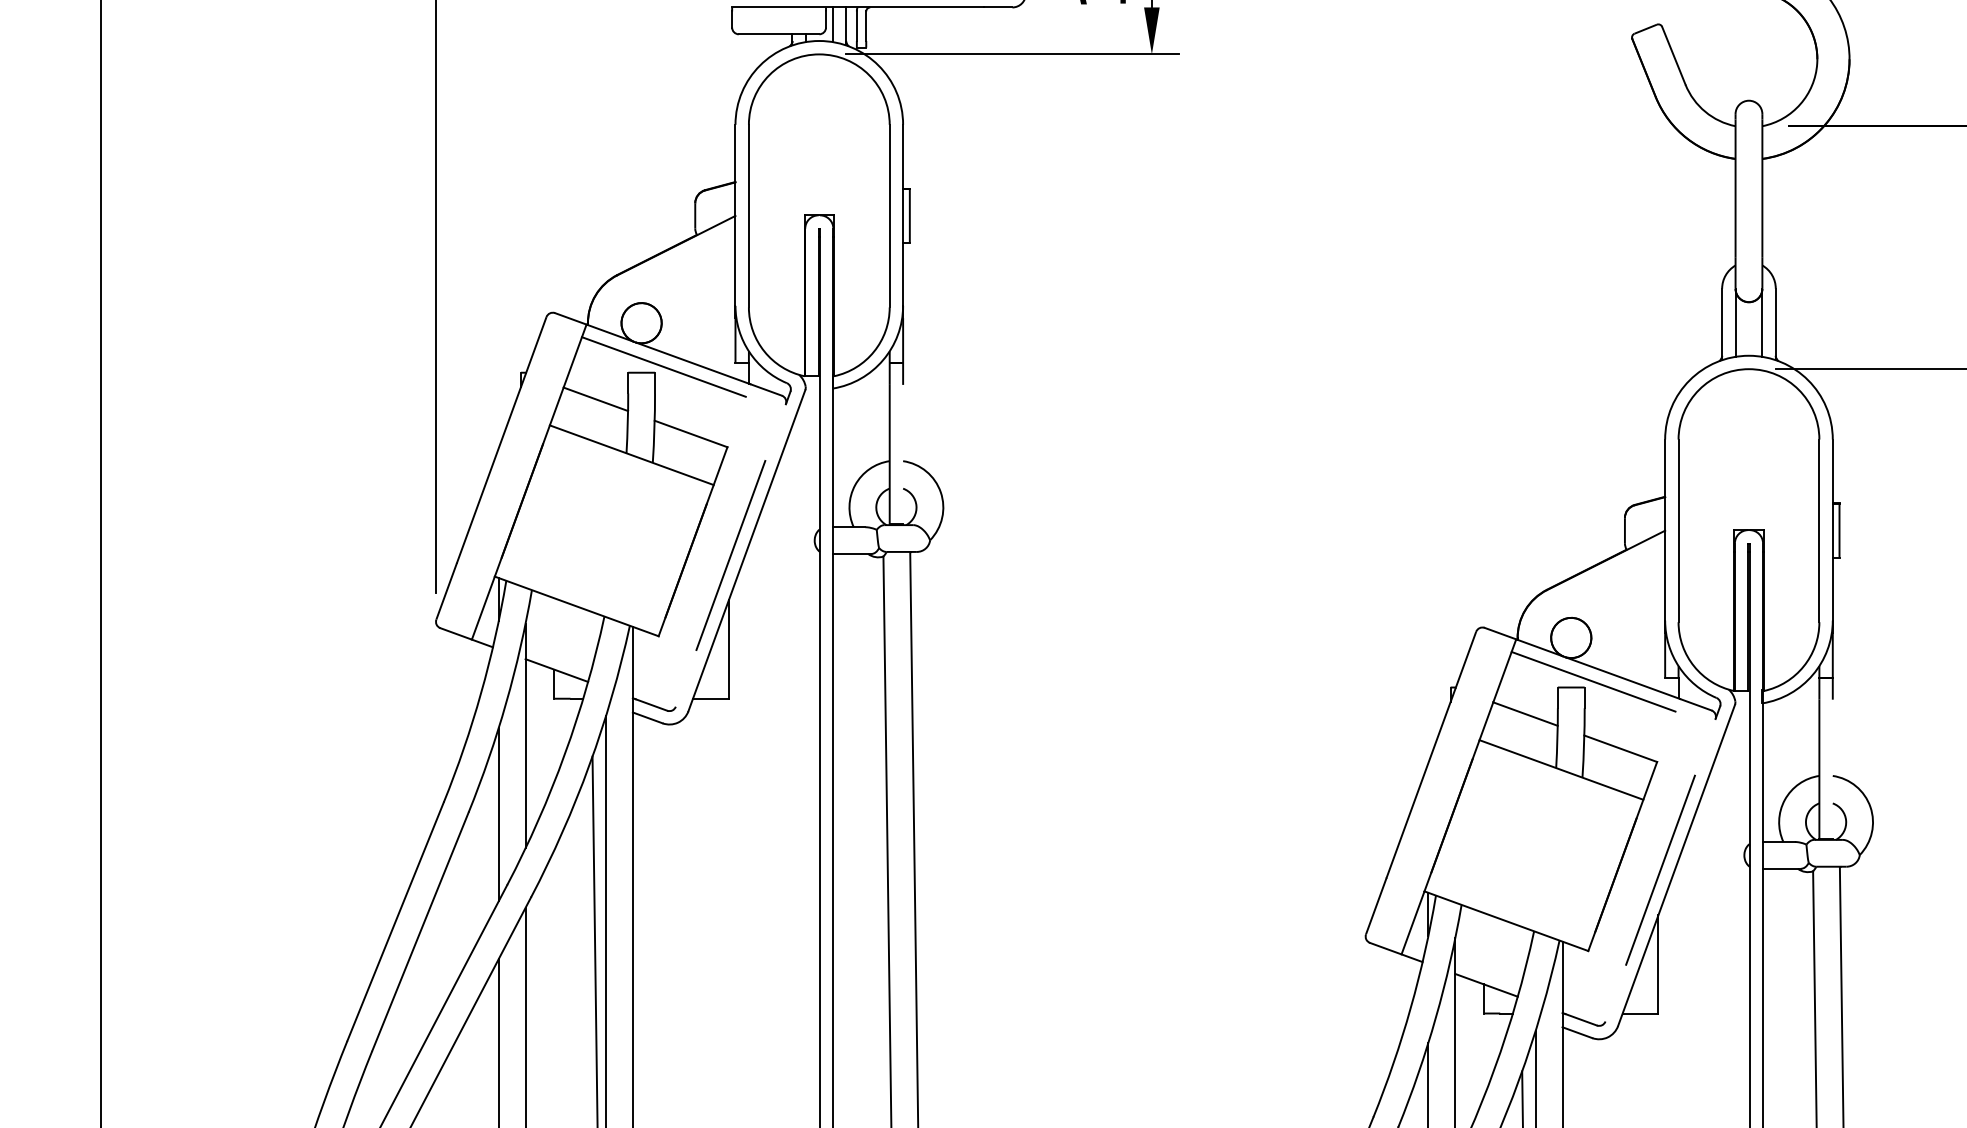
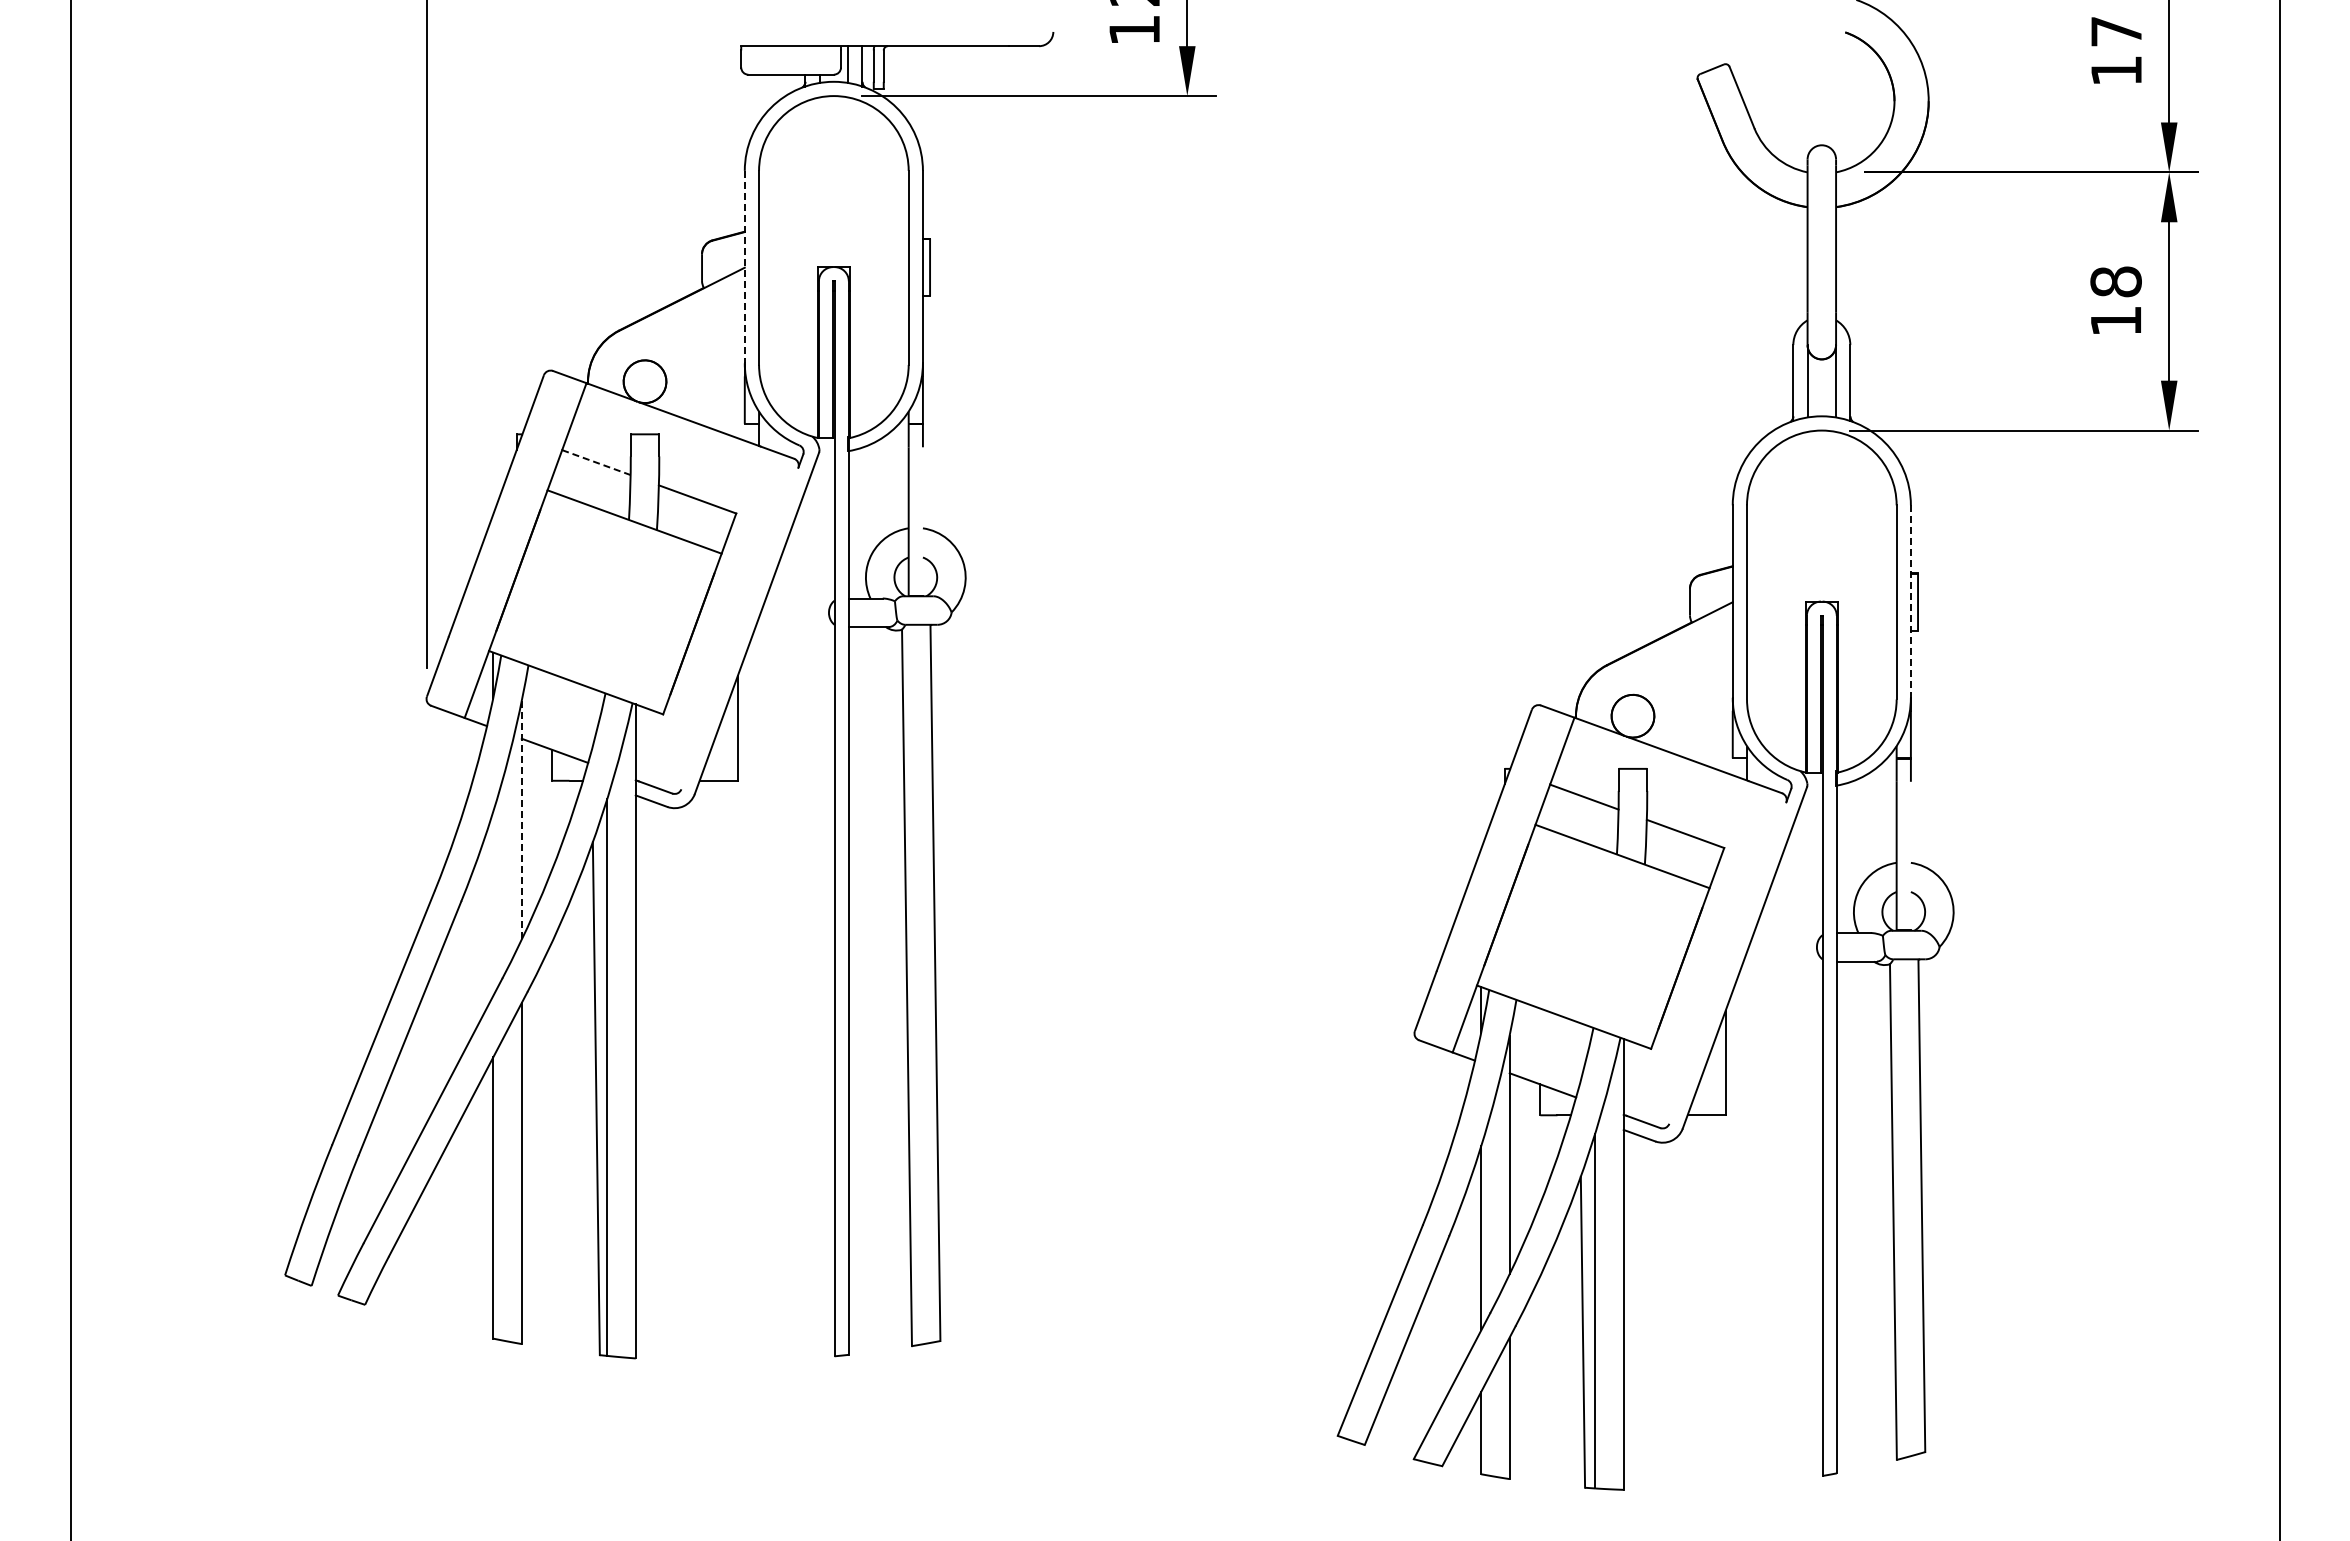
line: (735, 215) -> (744, 267), solid -> dashed
line: (663, 366) -> (668, 427), removed
line: (595, 399) -> (596, 462), solid -> dashed
line: (1832, 530) -> (1910, 602), solid -> dashed
line: (730, 555) -> (739, 628), removed
line: (1593, 681) -> (1656, 762), removed
line: (525, 736) -> (521, 820), solid -> dashed
line: (499, 814) -> (493, 903), removed
line: (1660, 869) -> (1727, 962), removed

